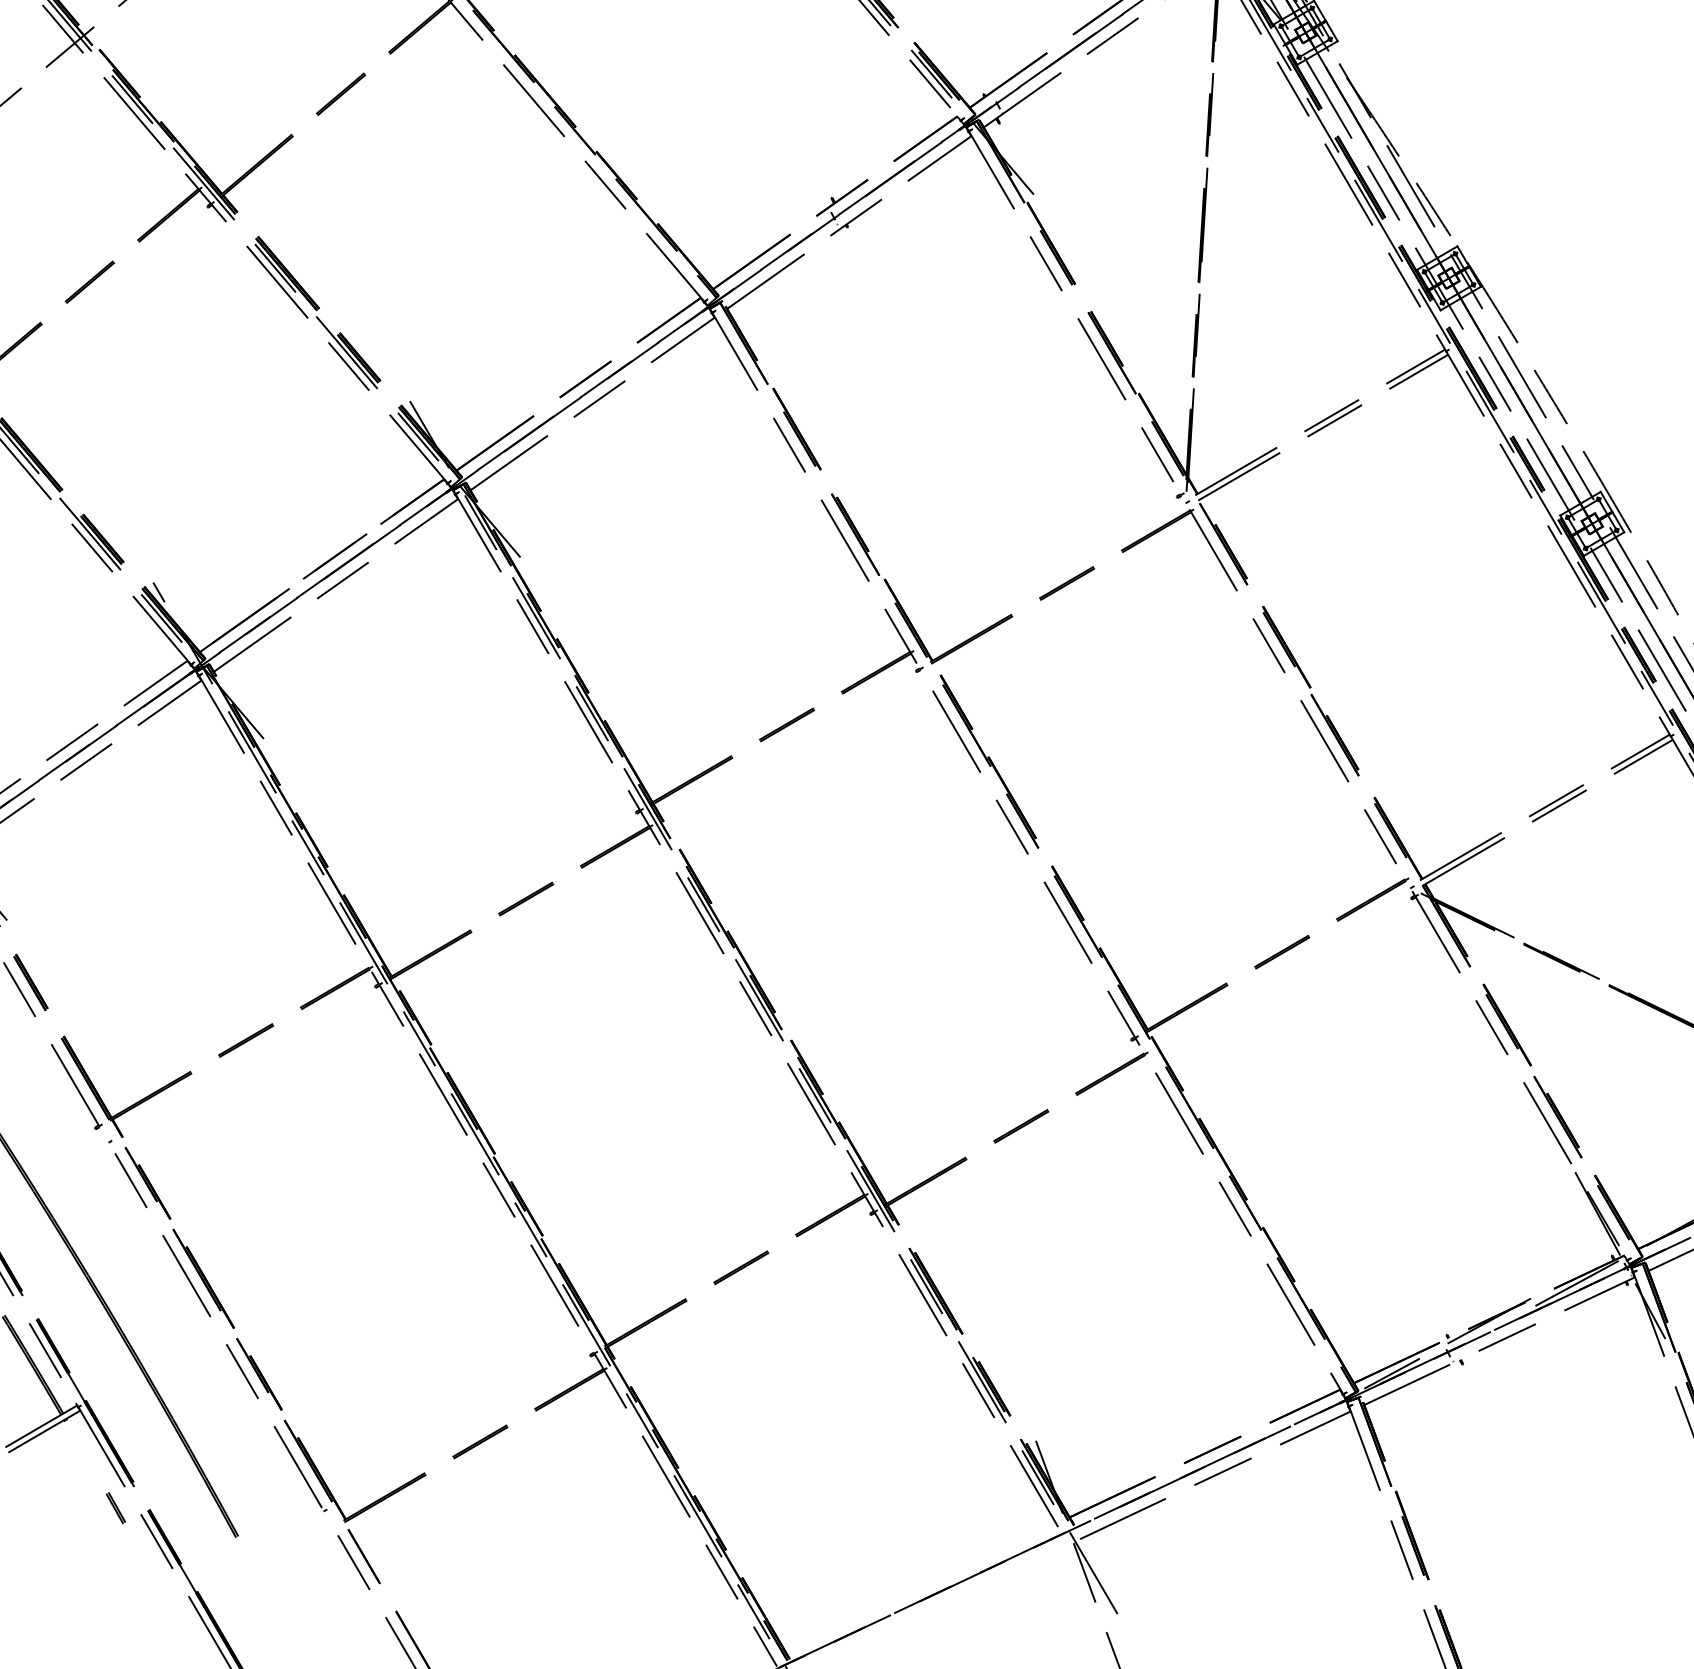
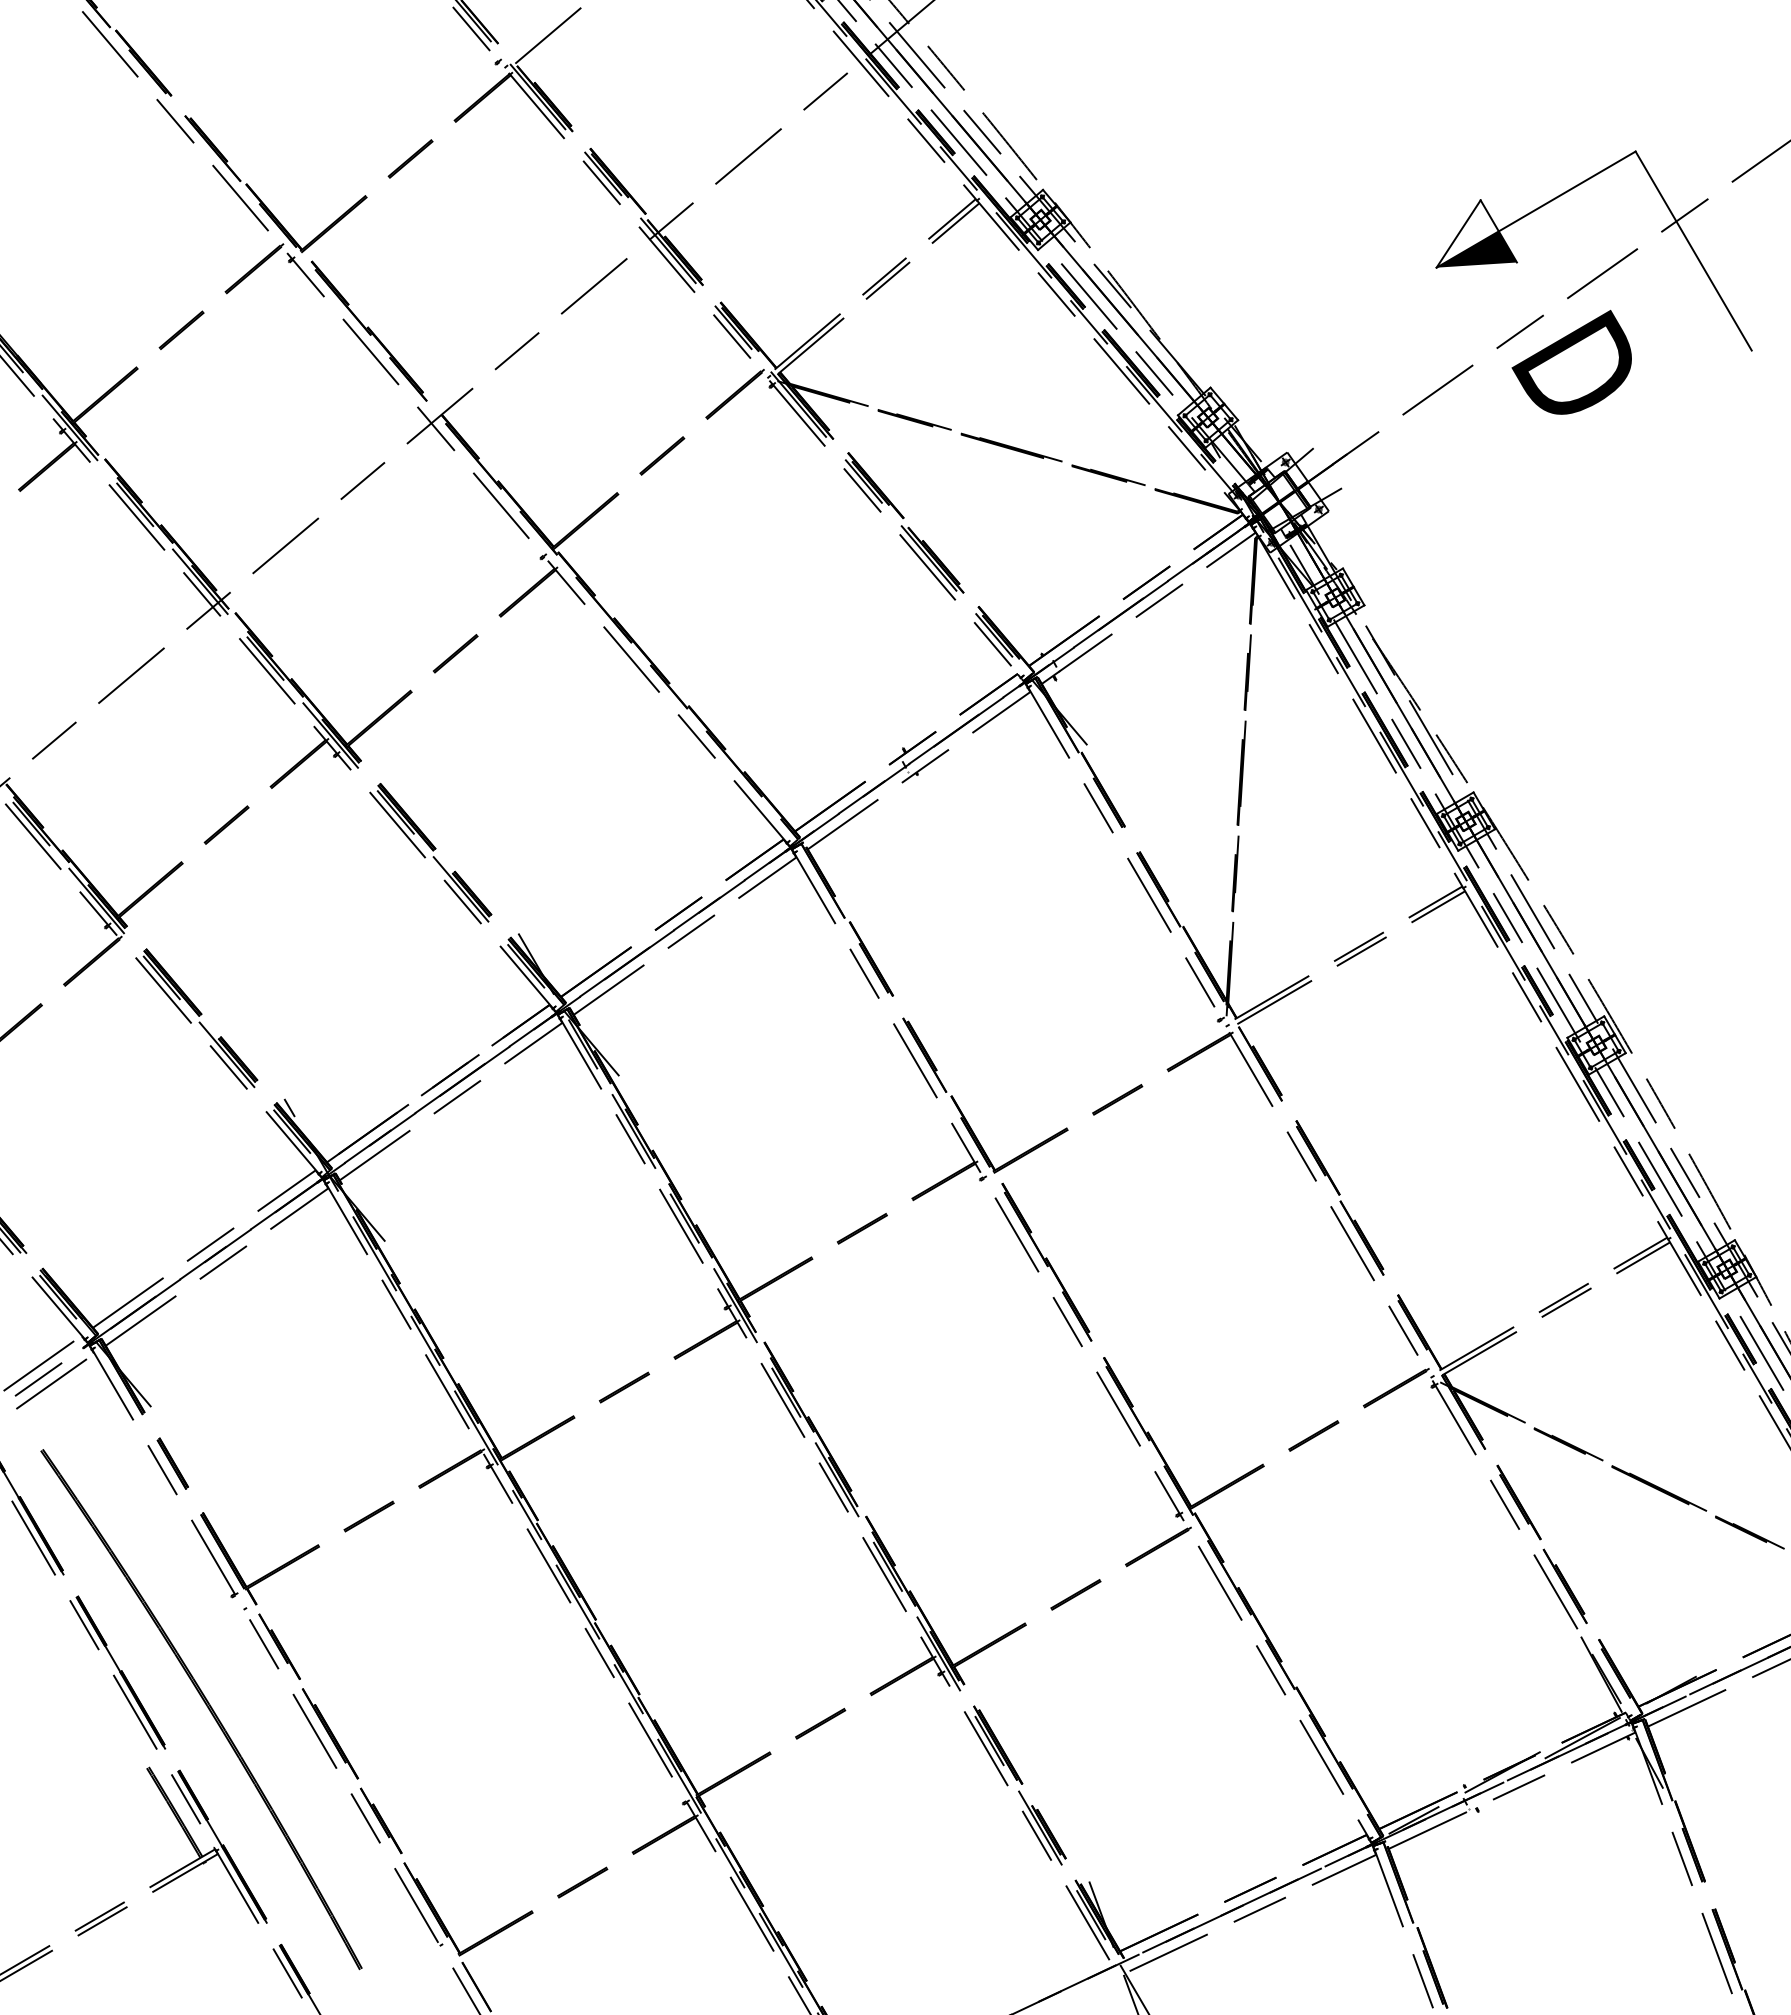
part: (116, 1507) -> (250, 1942), removed

